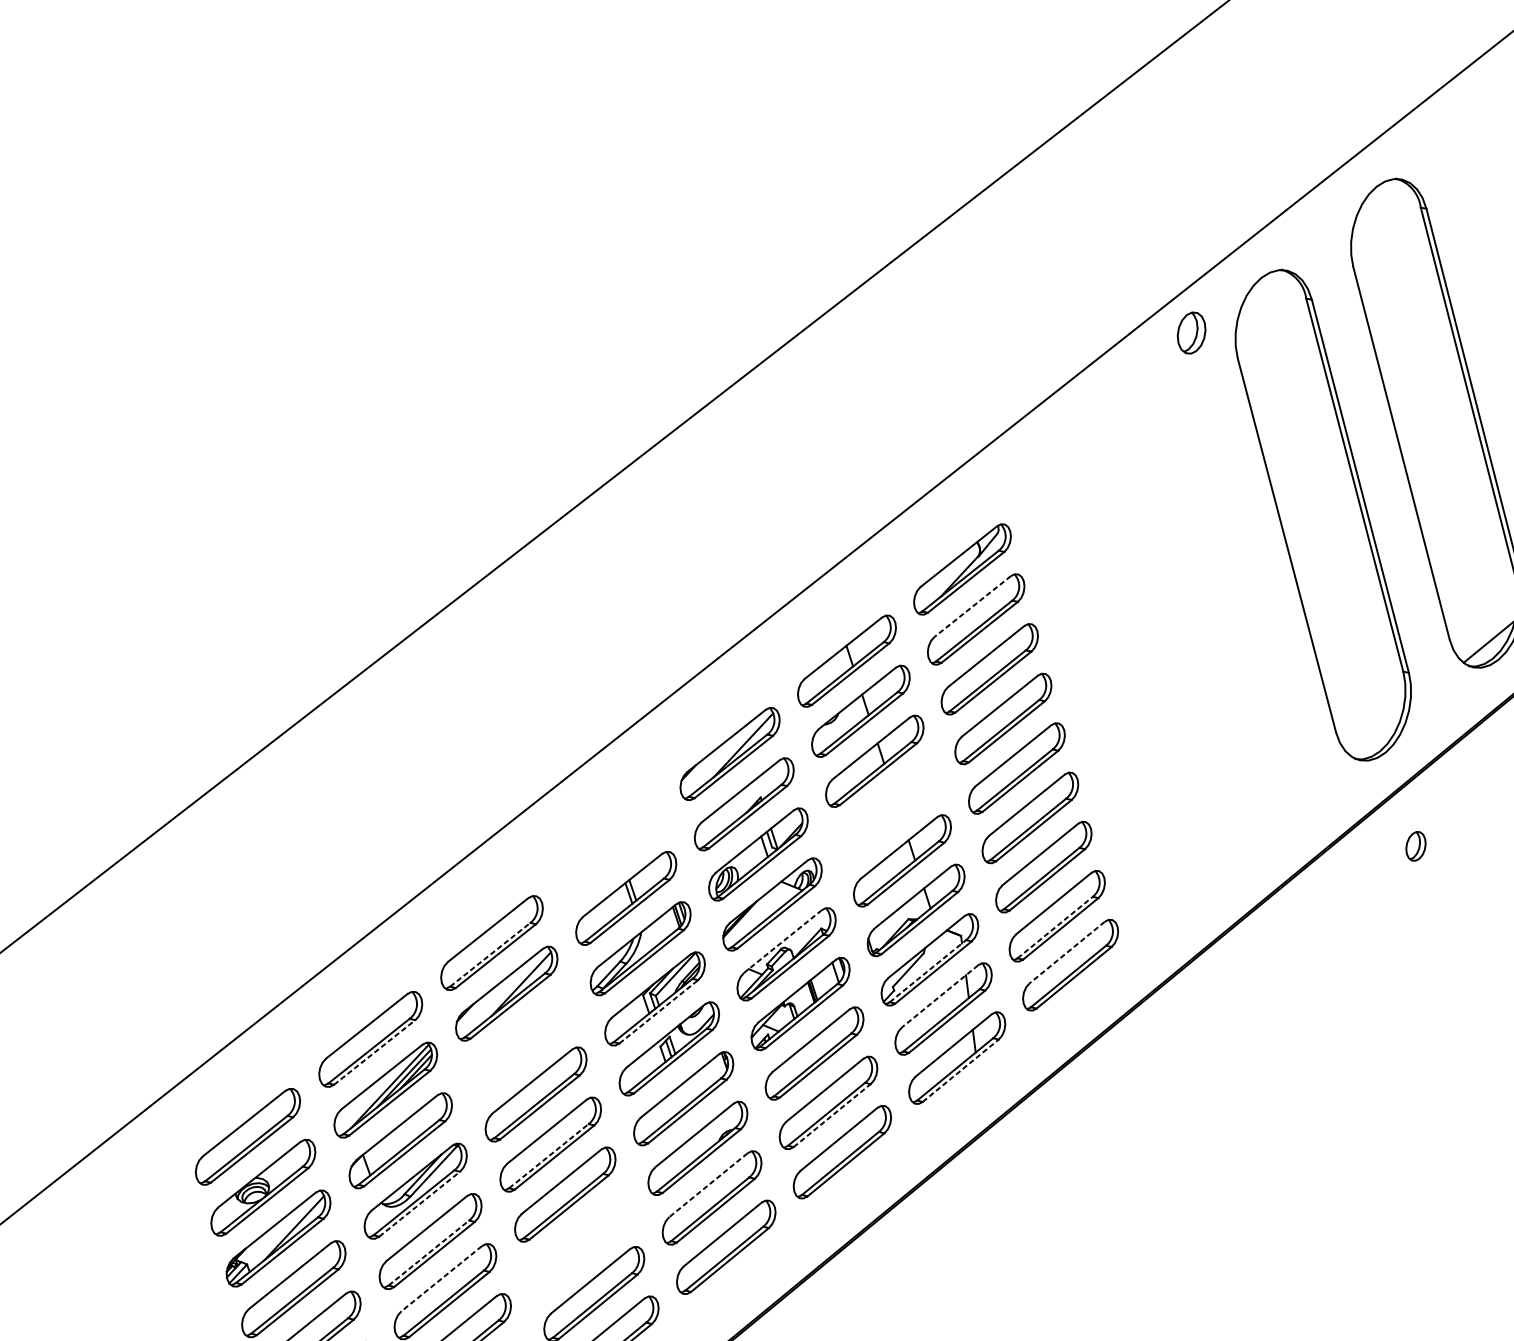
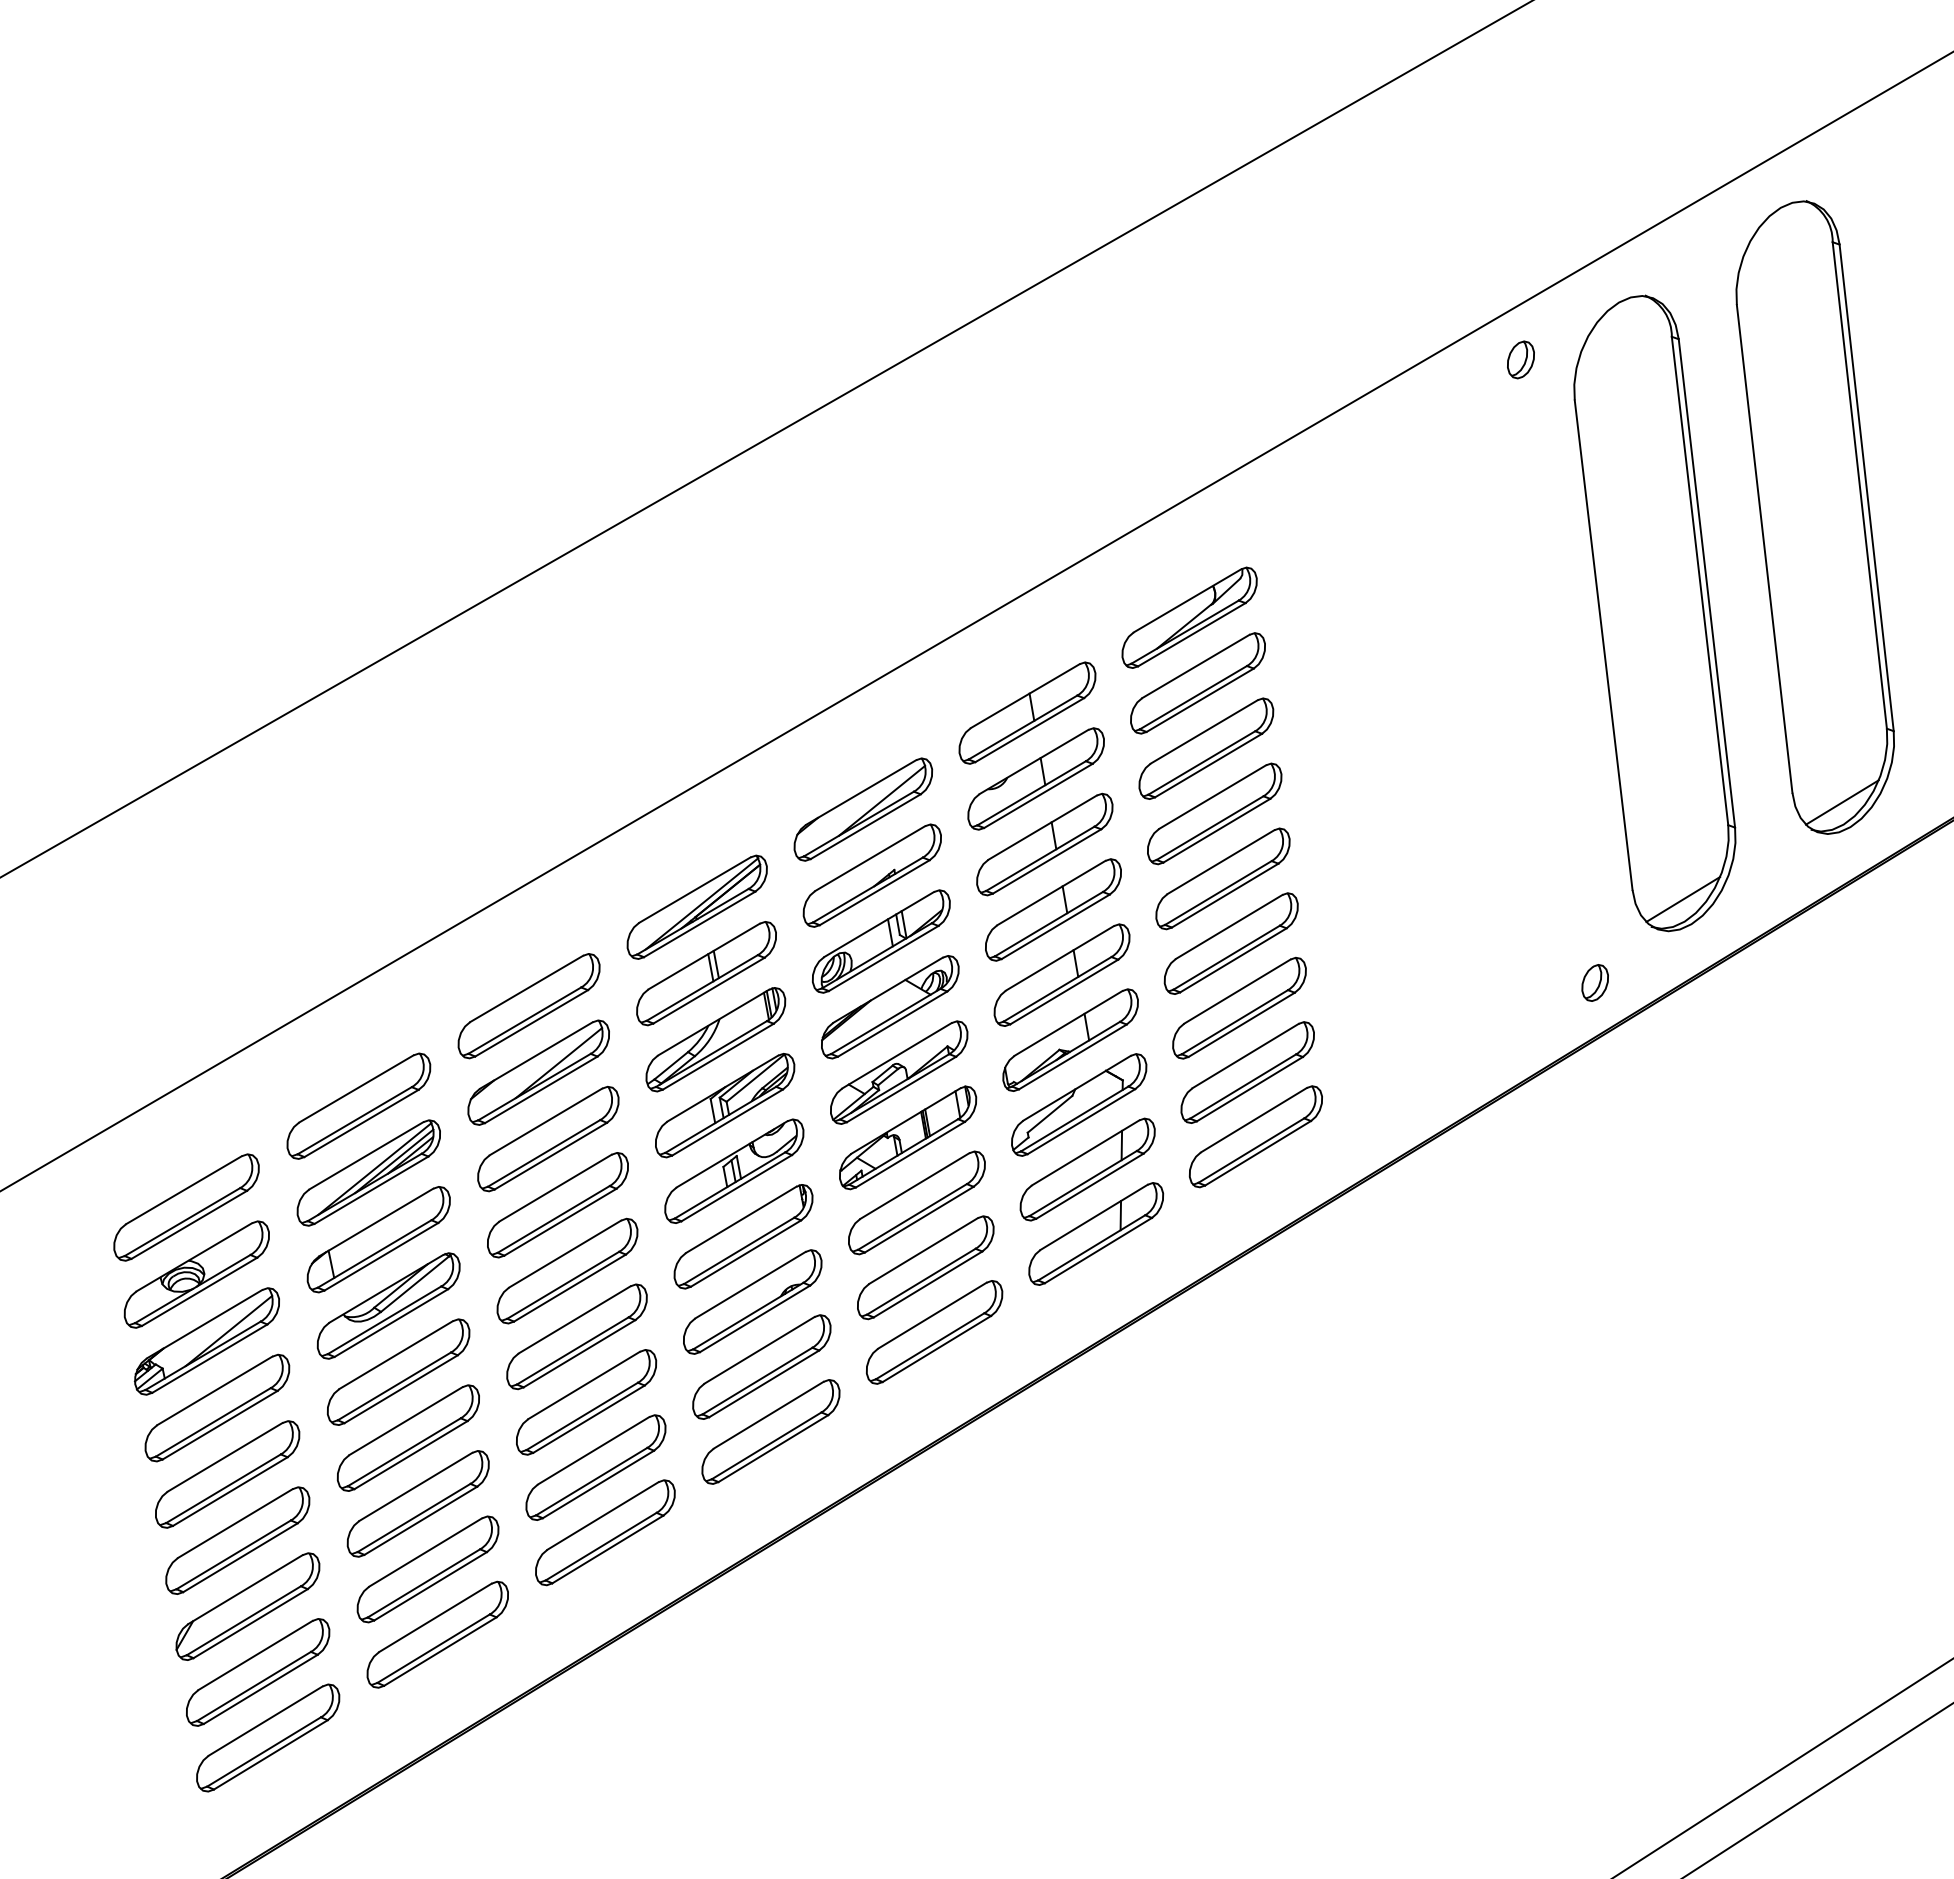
part: (1191, 332) -> (1520, 359), size x0.71
line: (972, 606) -> (1195, 666), dashed -> solid
line: (1376, 734) -> (1683, 899), added
part: (888, 810) -> (1053, 909), added
part: (1415, 846) -> (1594, 982), moved
part: (611, 847) -> (696, 906), added
line: (1055, 927) -> (1243, 1086), dashed -> solid
line: (782, 941) -> (896, 1055), dashed -> solid
line: (1066, 952) -> (1253, 1120), dashed -> solid
line: (490, 954) -> (525, 1020), dashed -> solid
line: (927, 971) -> (1074, 1119), dashed -> solid
line: (939, 996) -> (1085, 1152), dashed -> solid
line: (659, 1011) -> (728, 1122), dashed -> solid
part: (521, 1043) -> (548, 1138), added
line: (374, 1052) -> (361, 1123), dashed -> solid
line: (960, 1070) -> (1098, 1250), dashed -> solid
line: (832, 1115) -> (928, 1284), dashed -> solid
line: (549, 1156) -> (563, 1285), dashed -> solid
line: (708, 1185) -> (759, 1350), dashed -> solid
line: (419, 1203) -> (391, 1322), dashed -> solid
part: (579, 1244) -> (586, 1402), added
line: (428, 1253) -> (394, 1386), dashed -> solid
line: (441, 1279) -> (405, 1421), dashed -> solid

